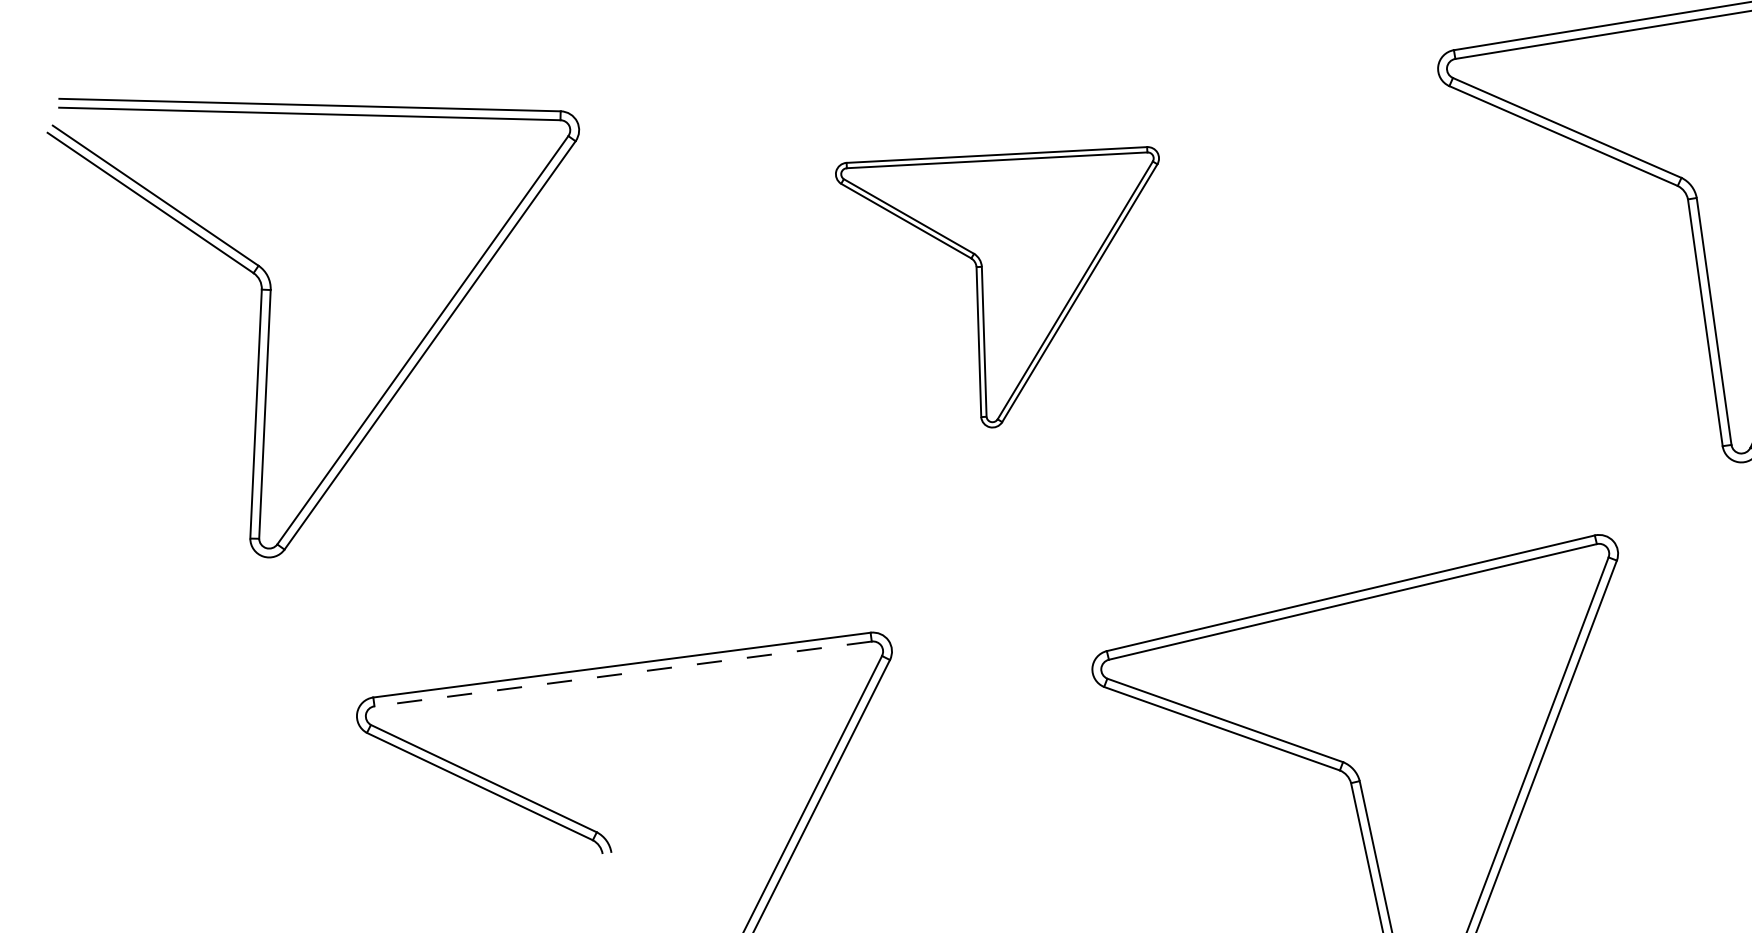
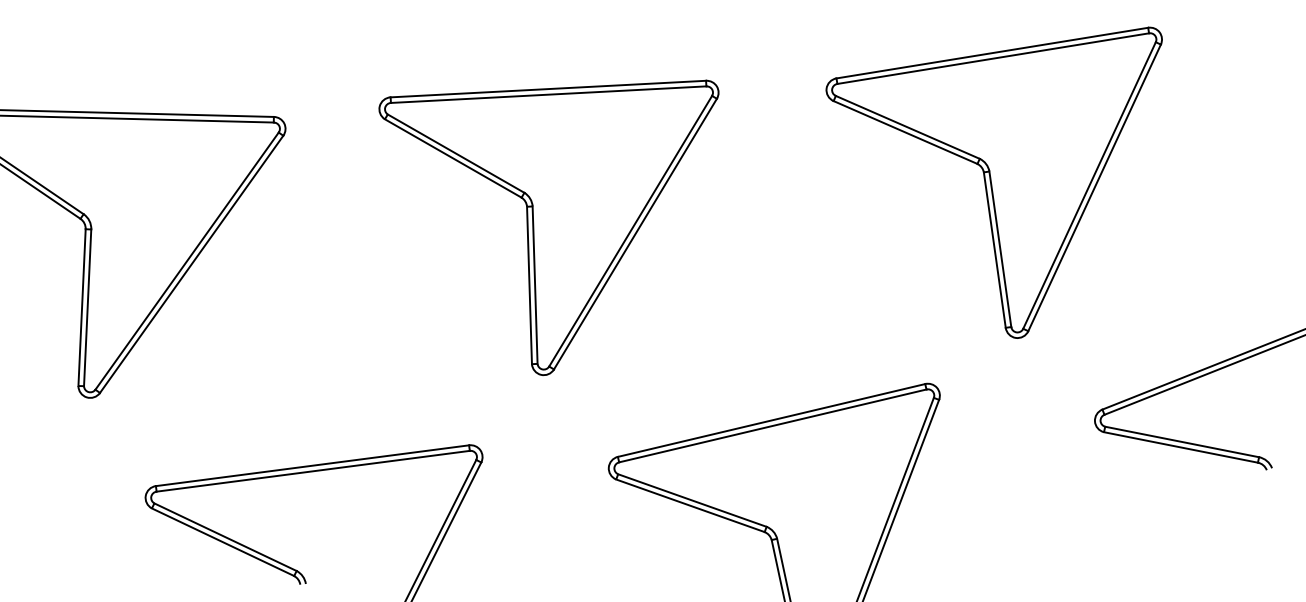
part: (996, 286) -> (548, 227), size x1.67
line: (623, 674) -> (313, 471), dashed -> solid

